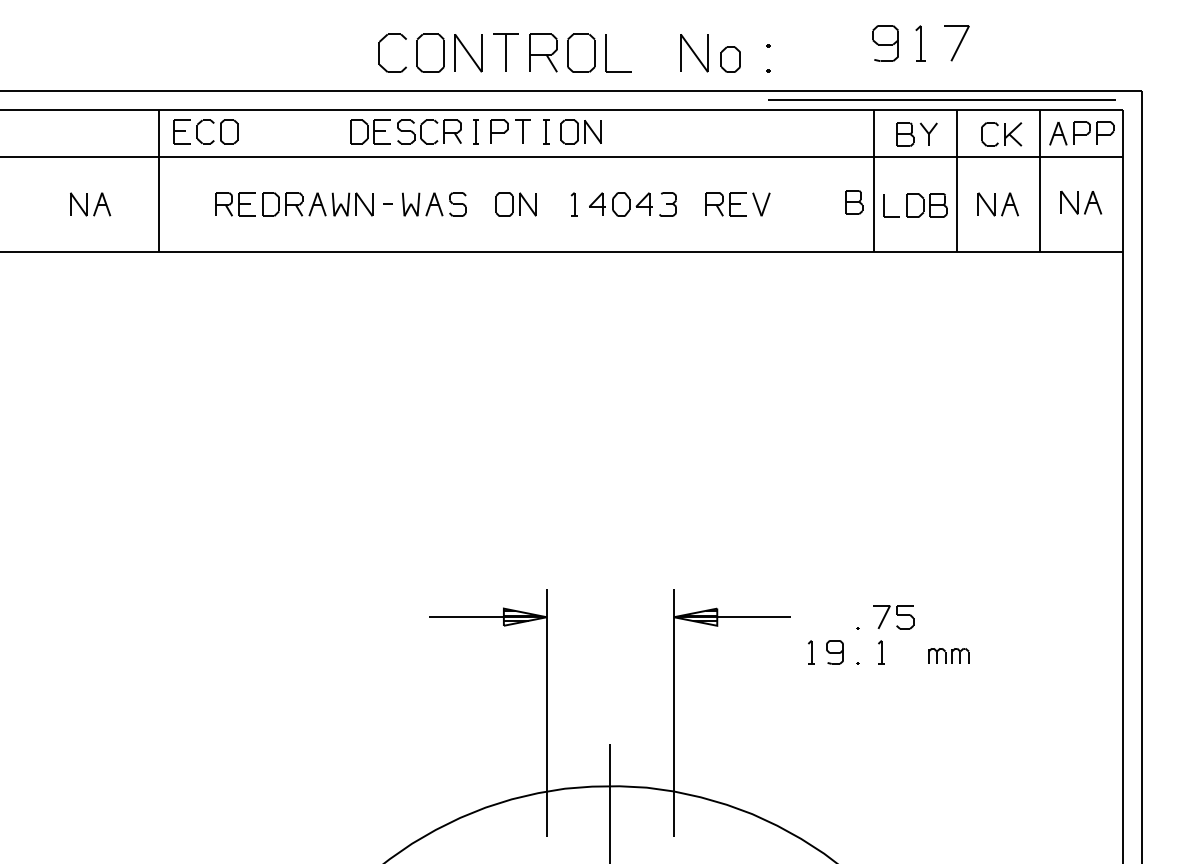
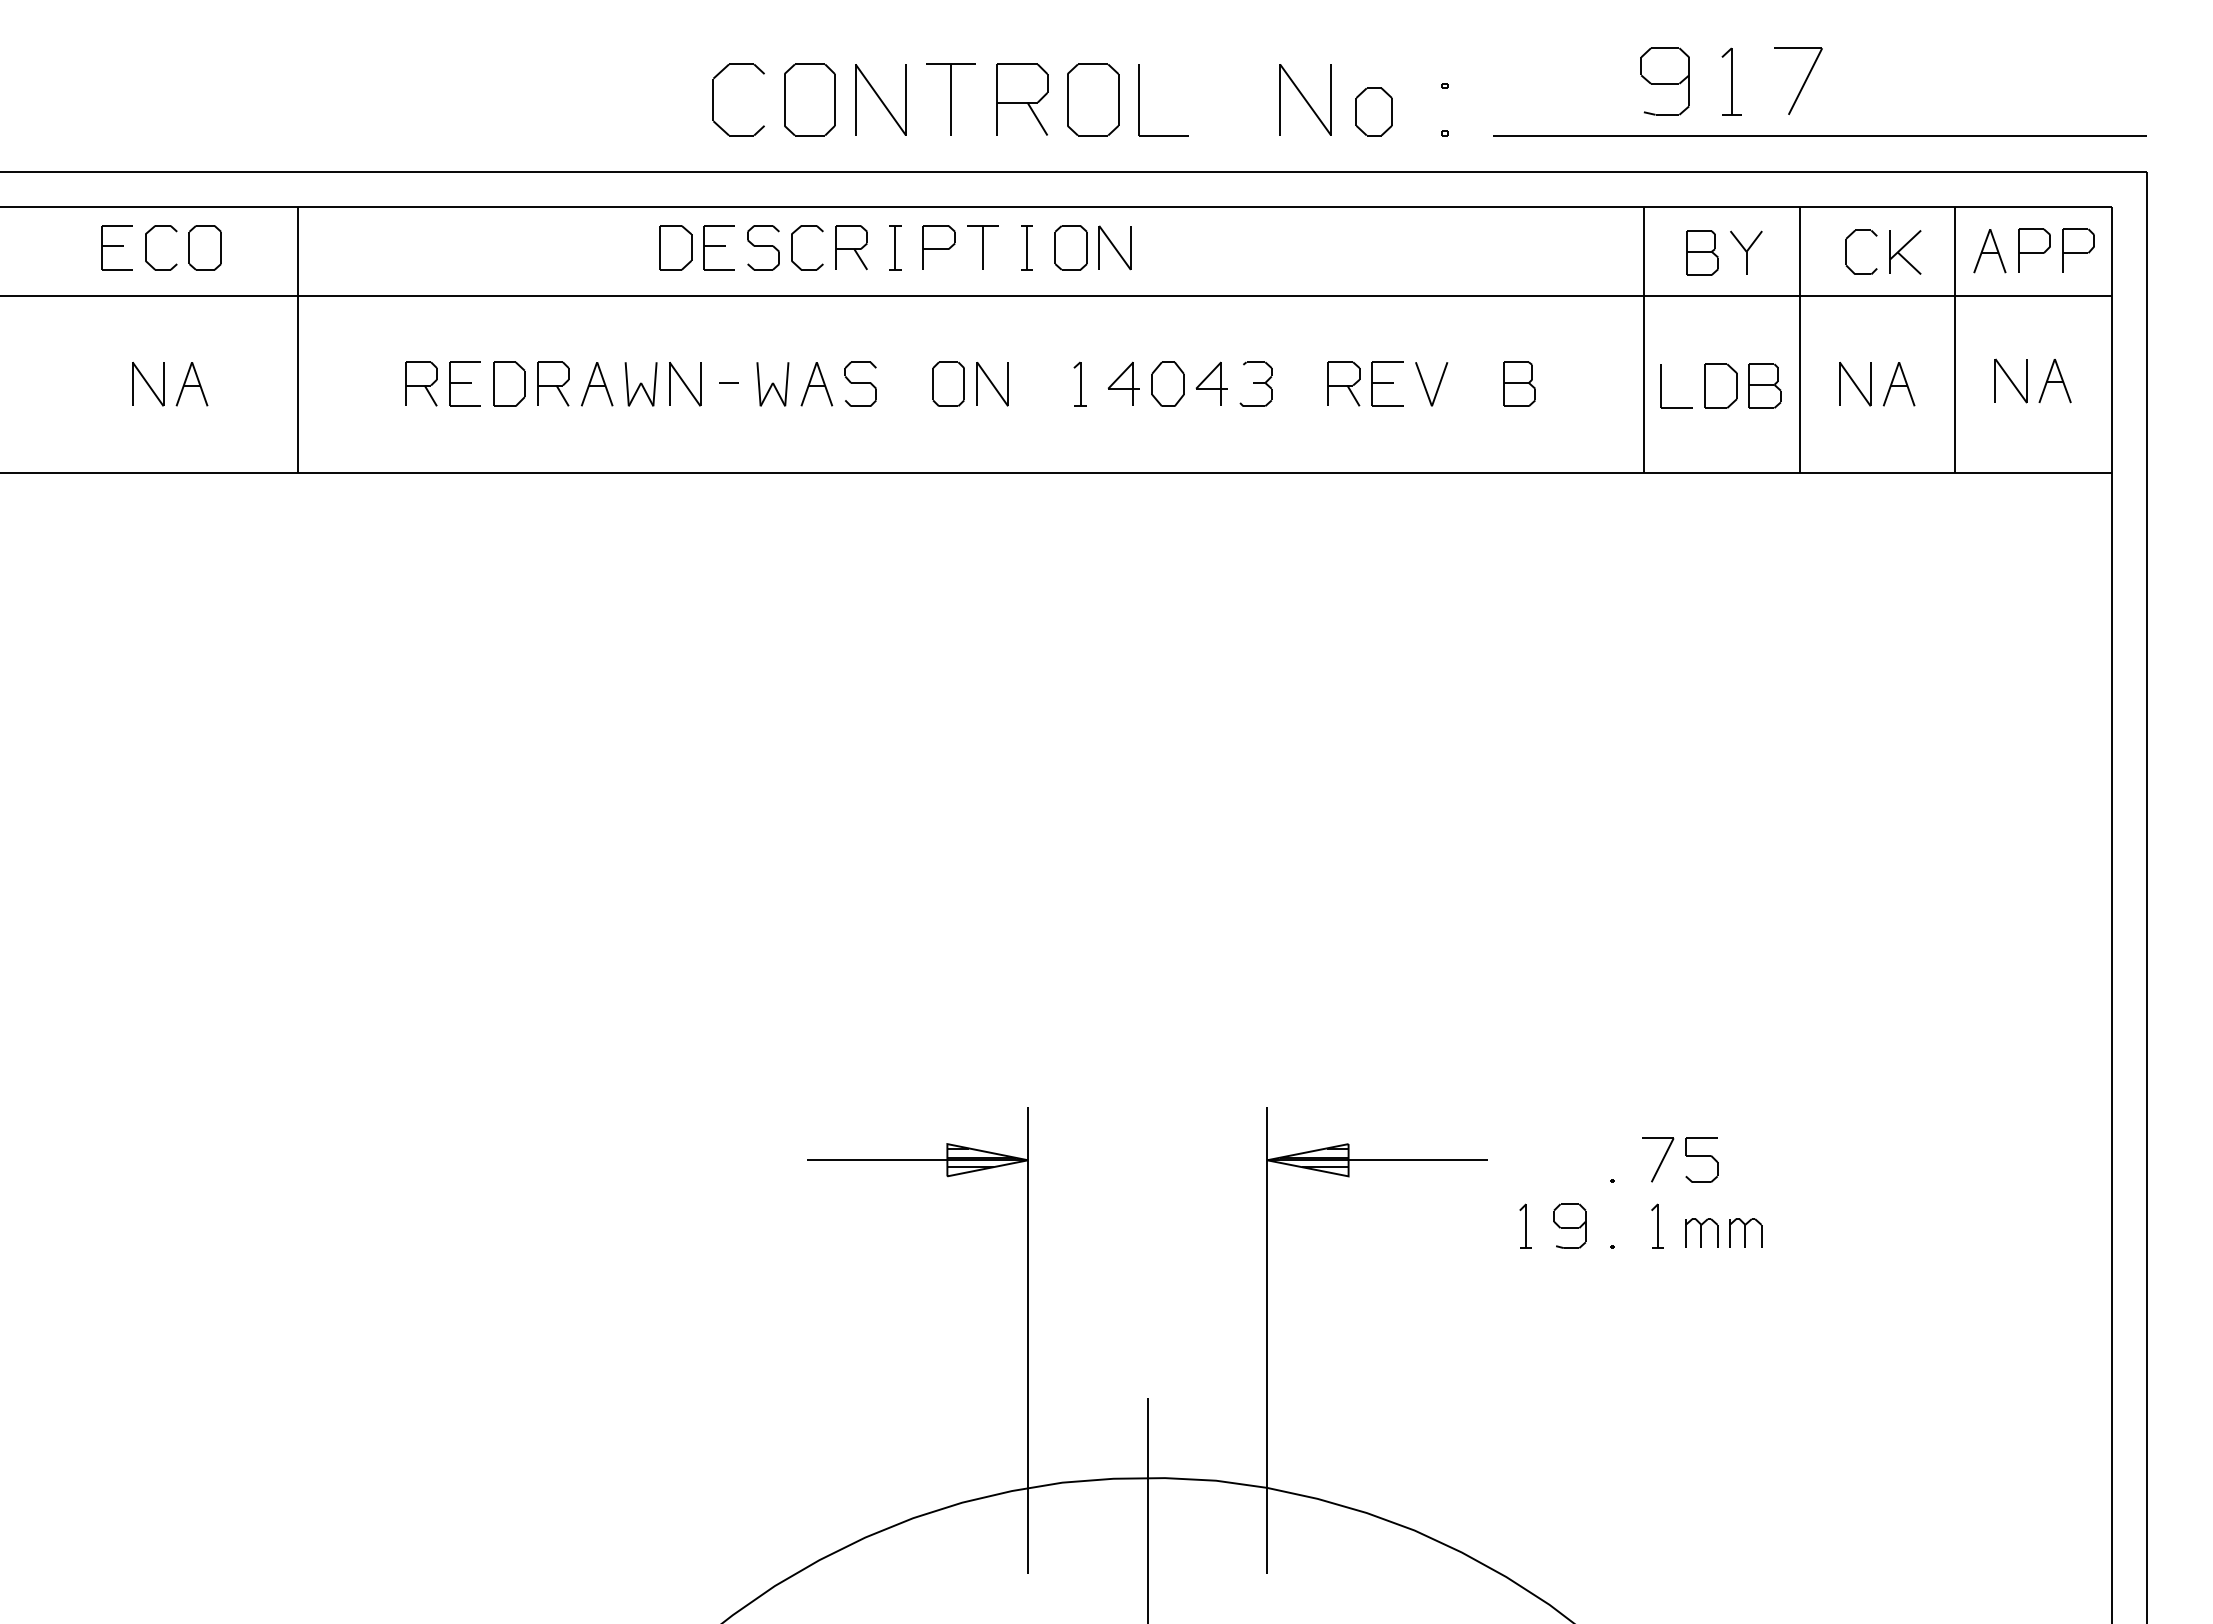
line: (941, 99) -> (1819, 134), moved
part: (197, 131) -> (145, 246), moved
part: (854, 202) -> (1520, 384), moved
part: (948, 655) -> (1723, 1232), moved

